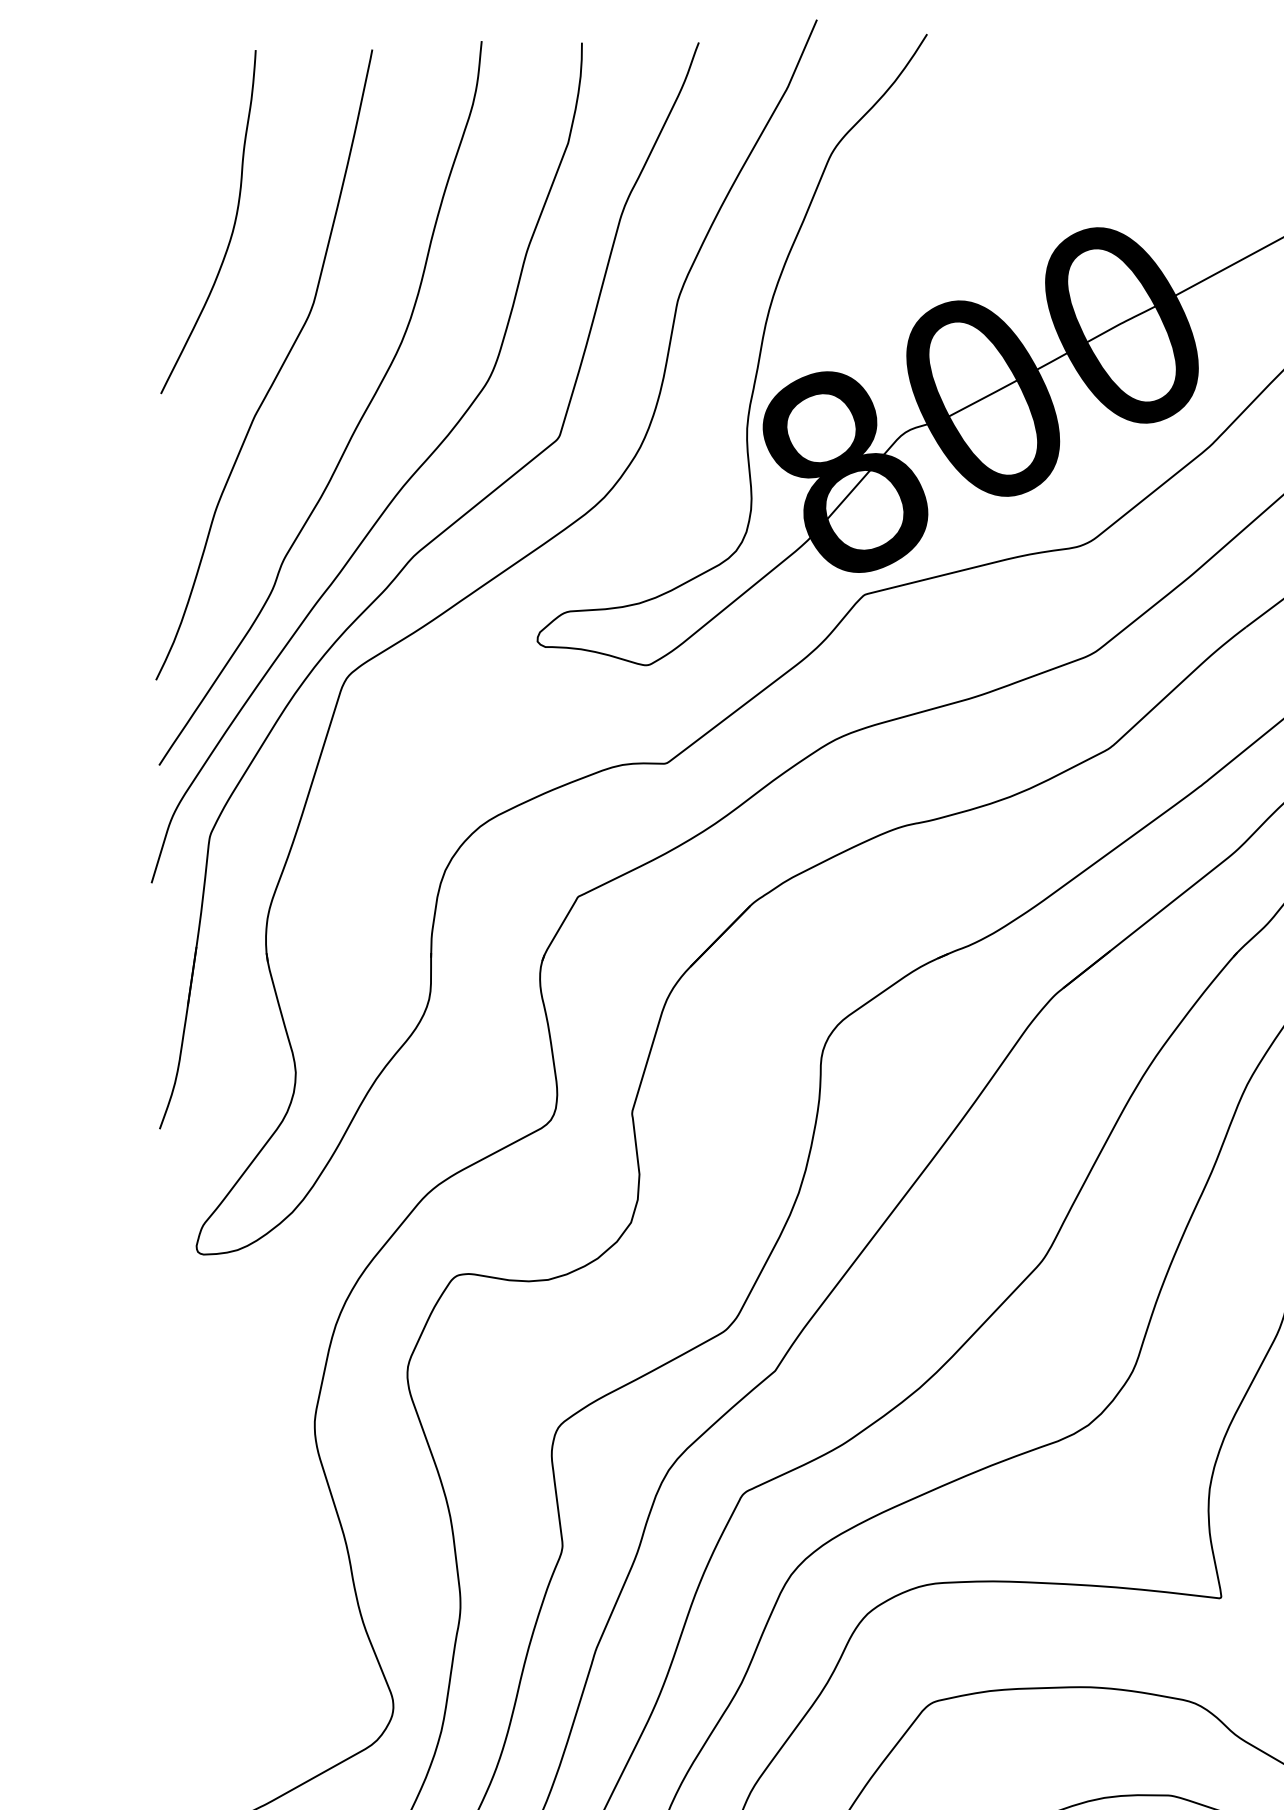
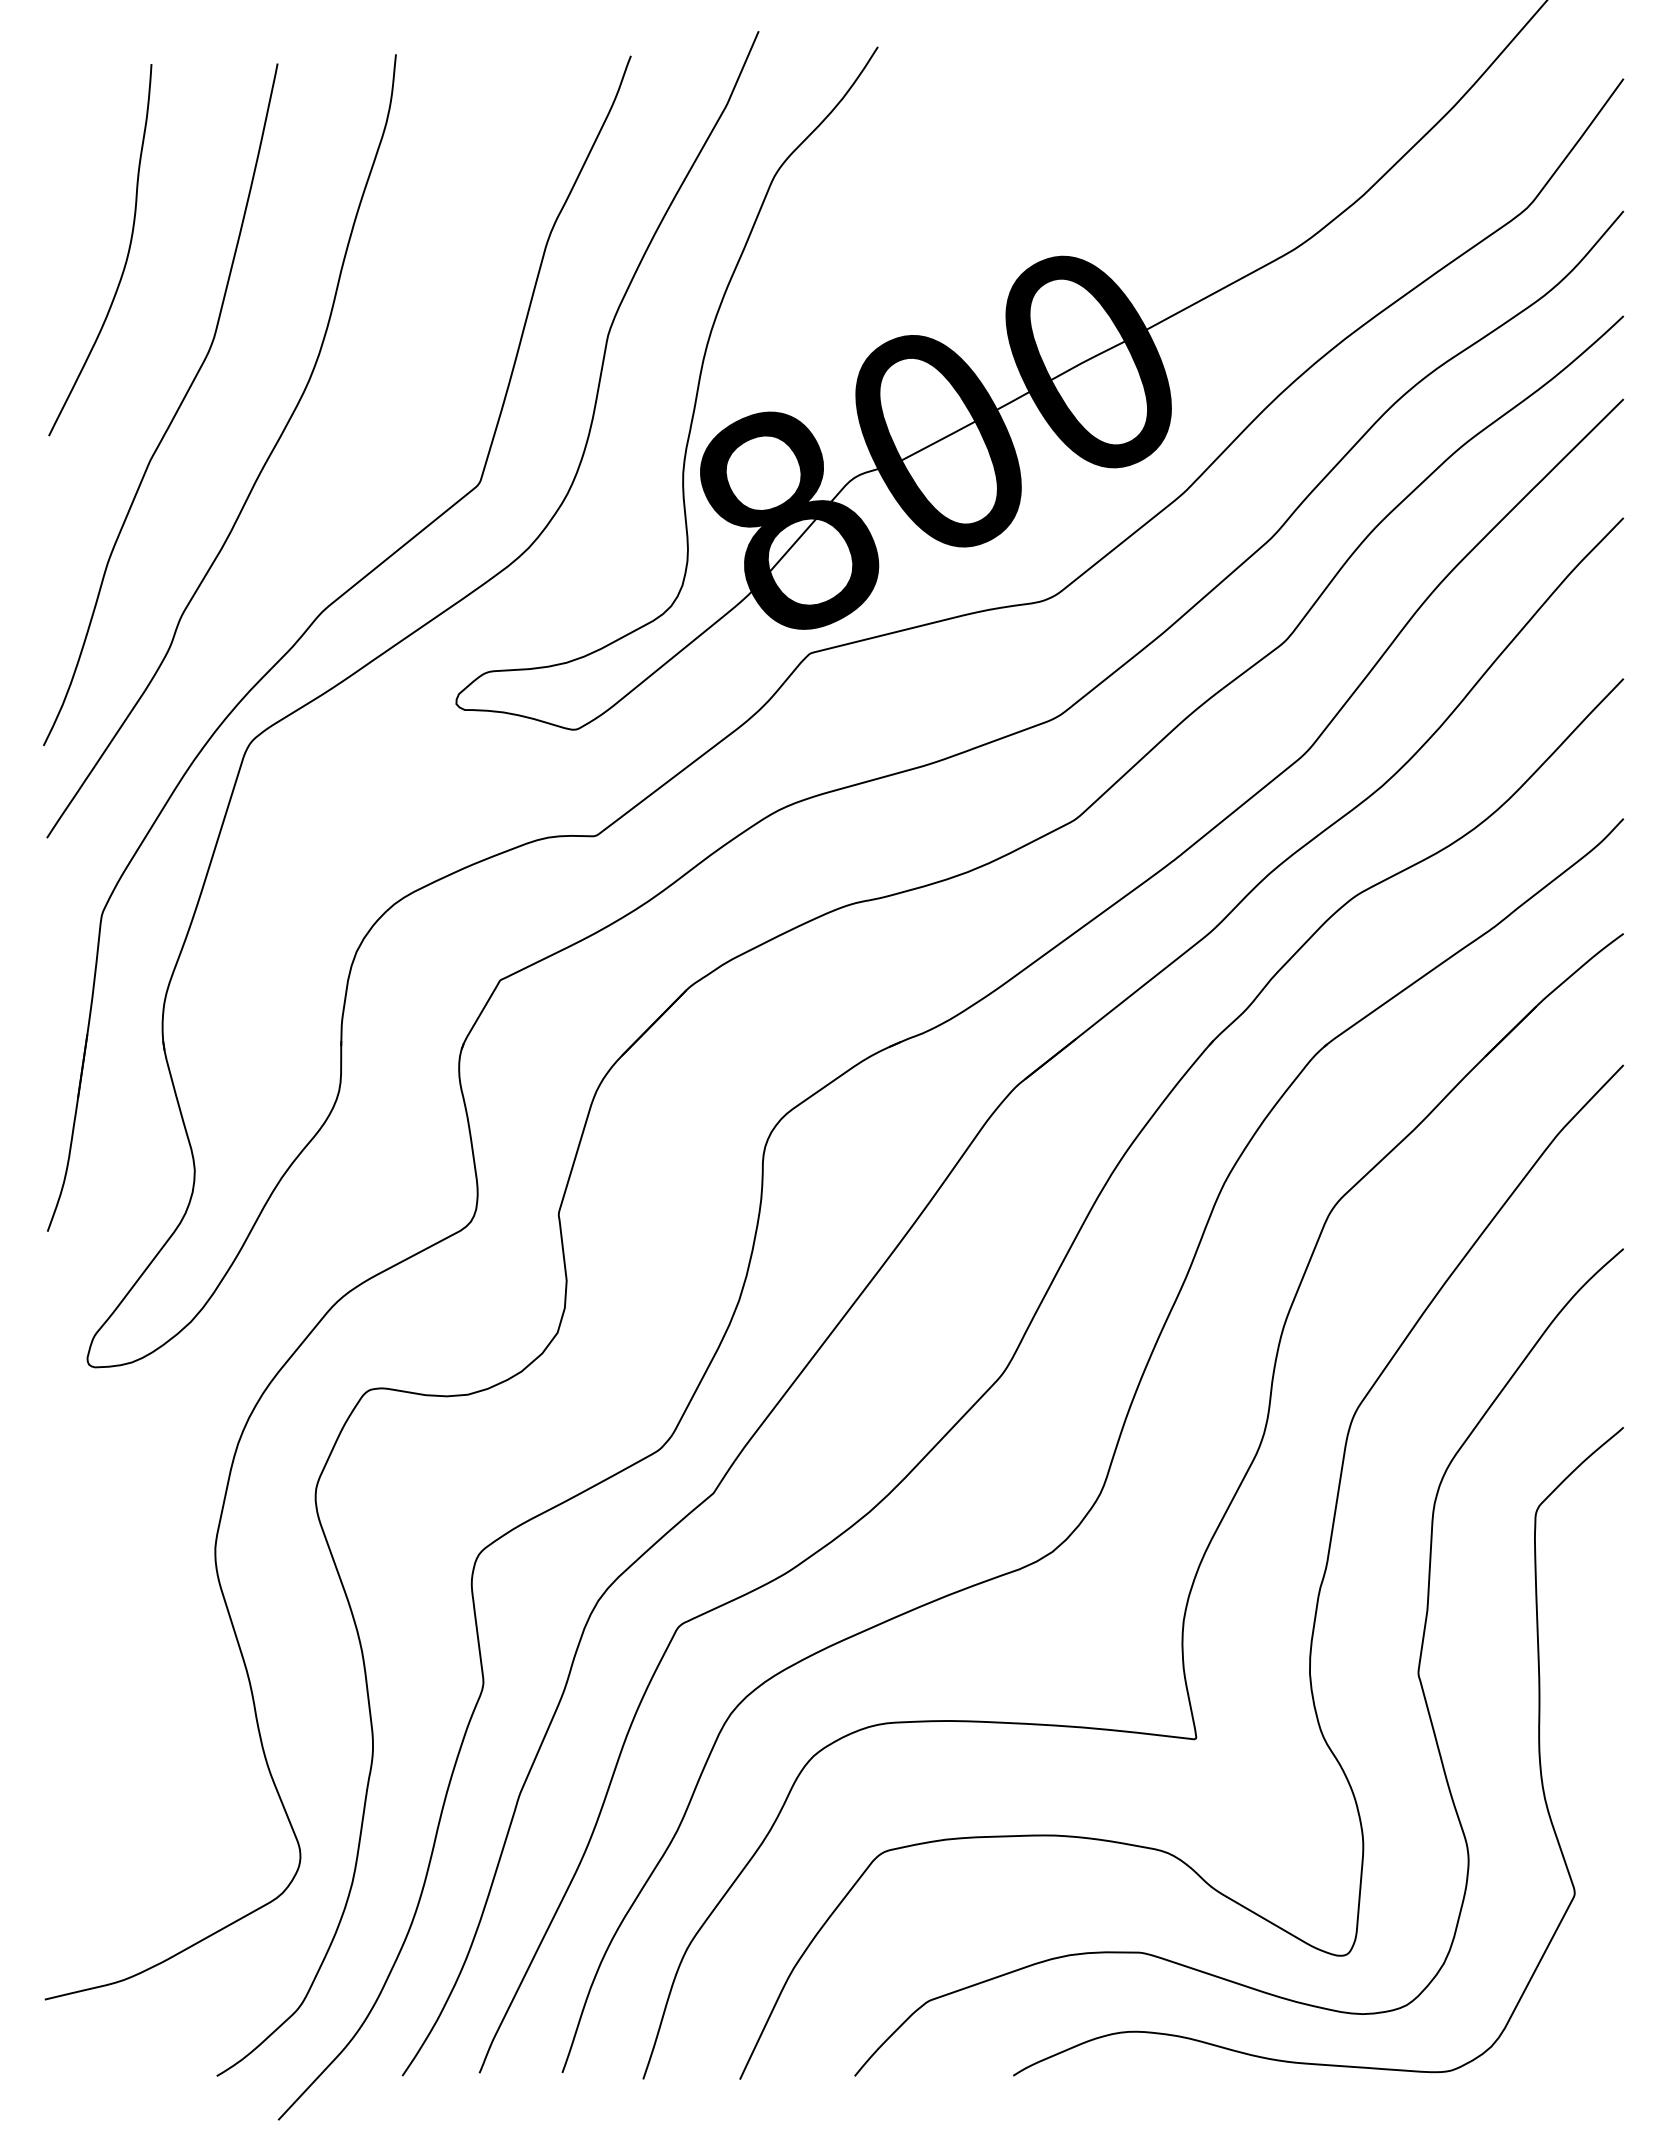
curve: (400, 487) -> (308, 537), removed

